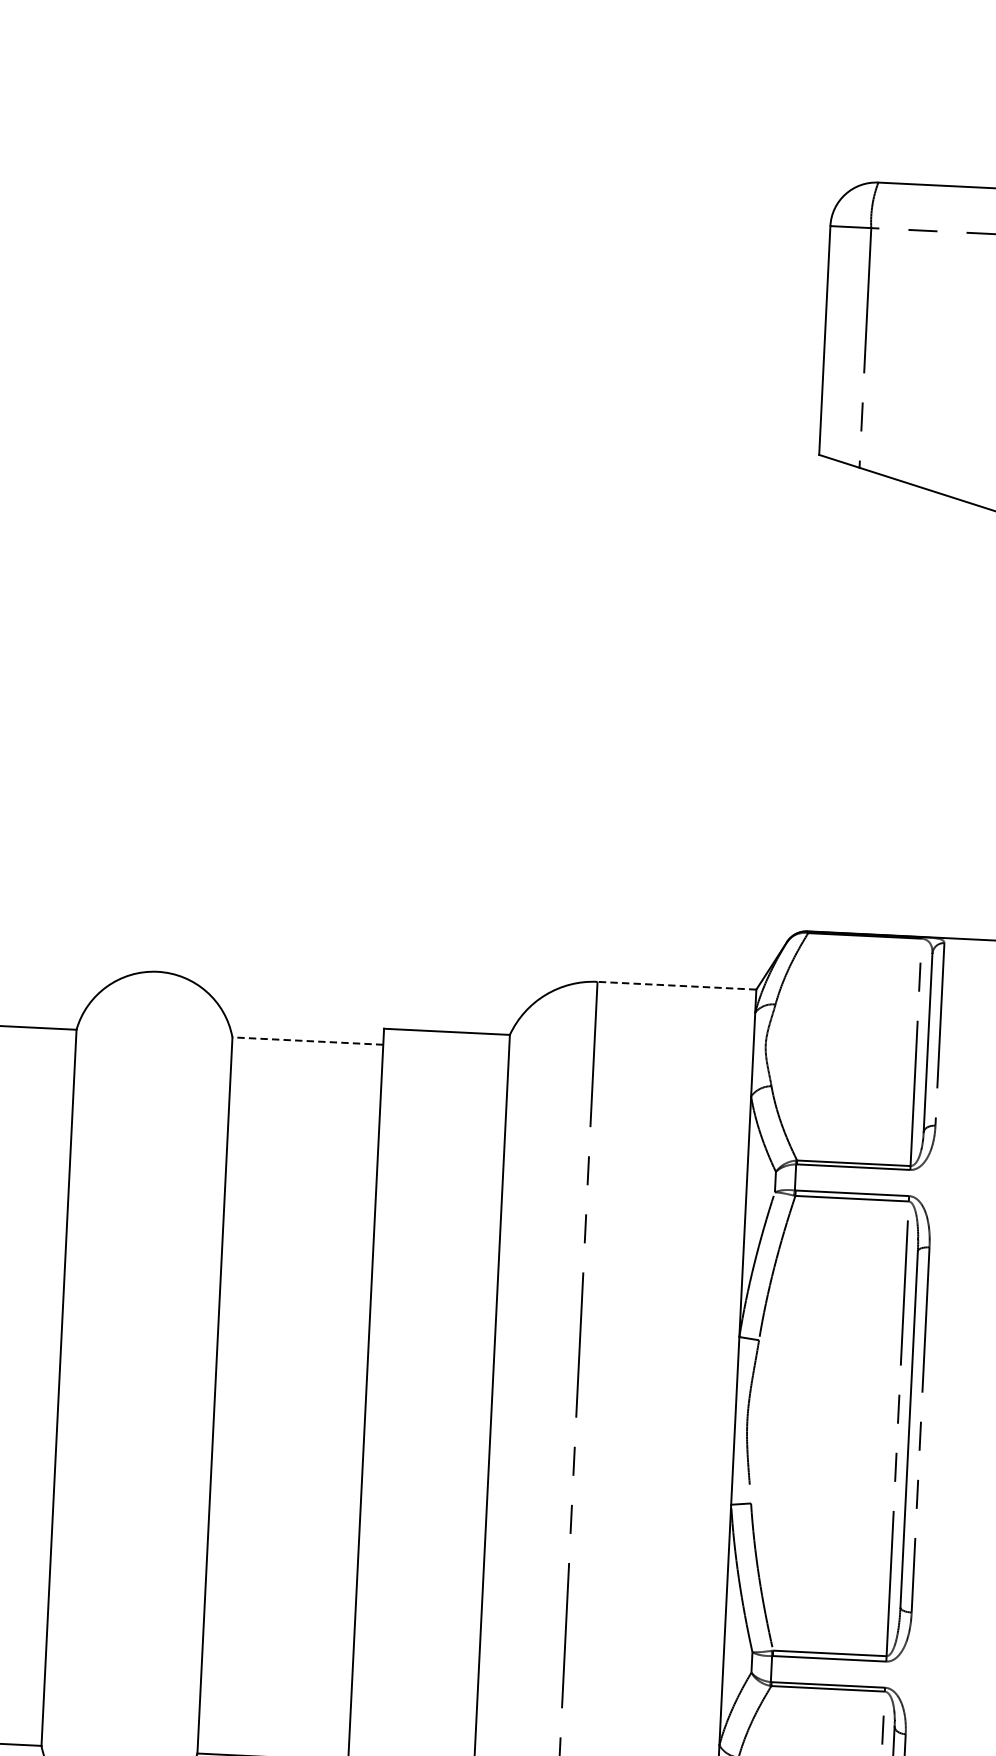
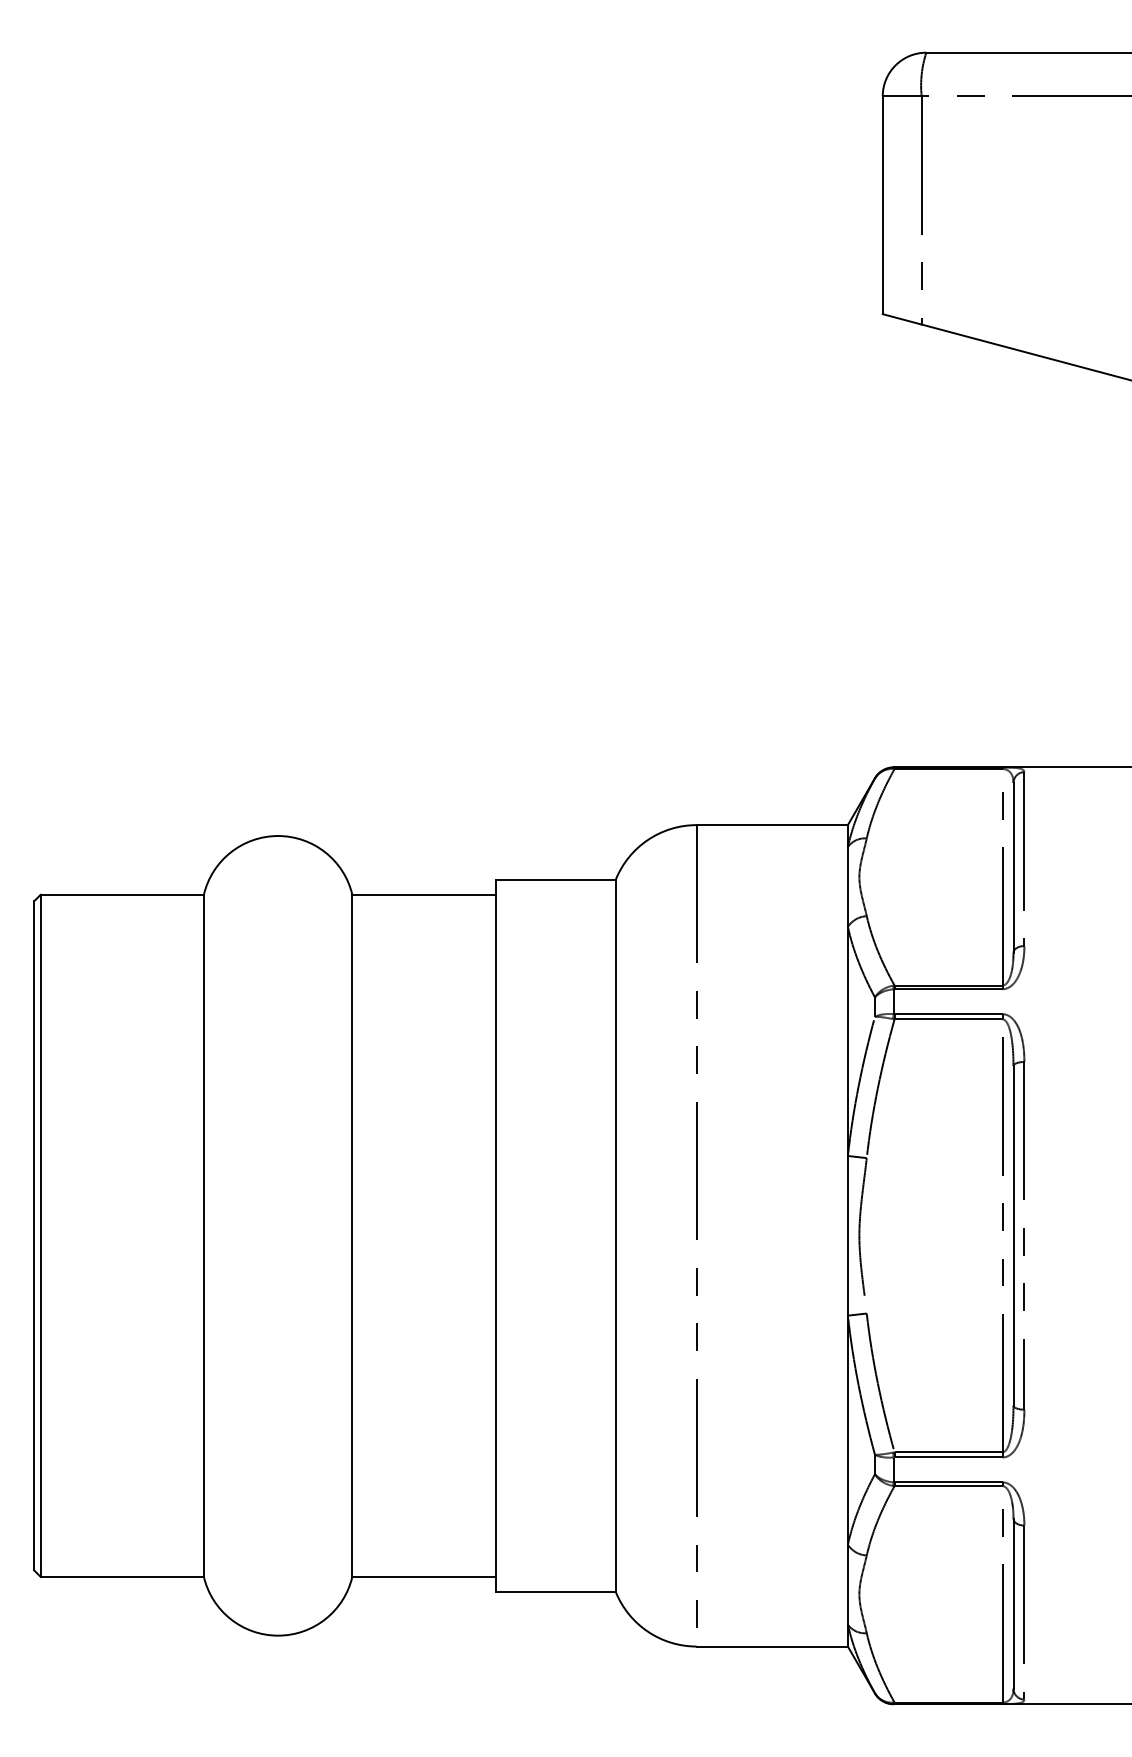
line: (677, 986) -> (772, 825), dashed -> solid
line: (308, 1040) -> (424, 894), dashed -> solid

